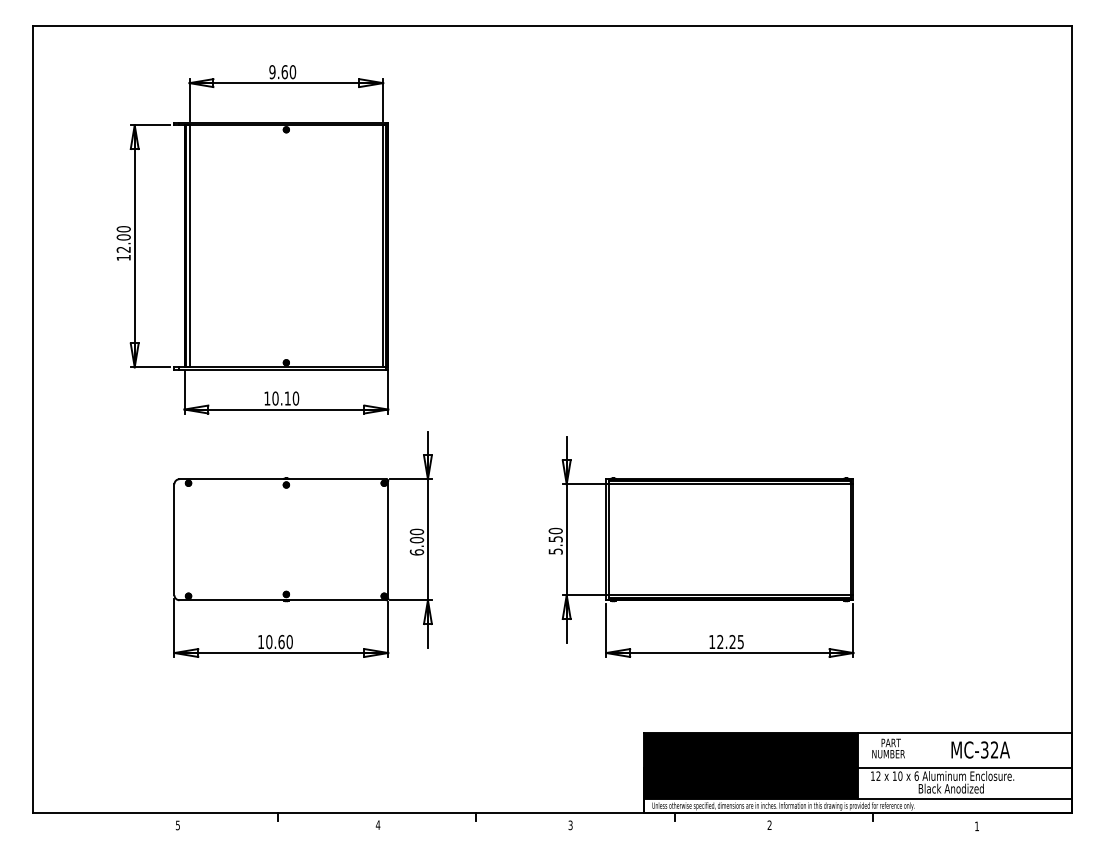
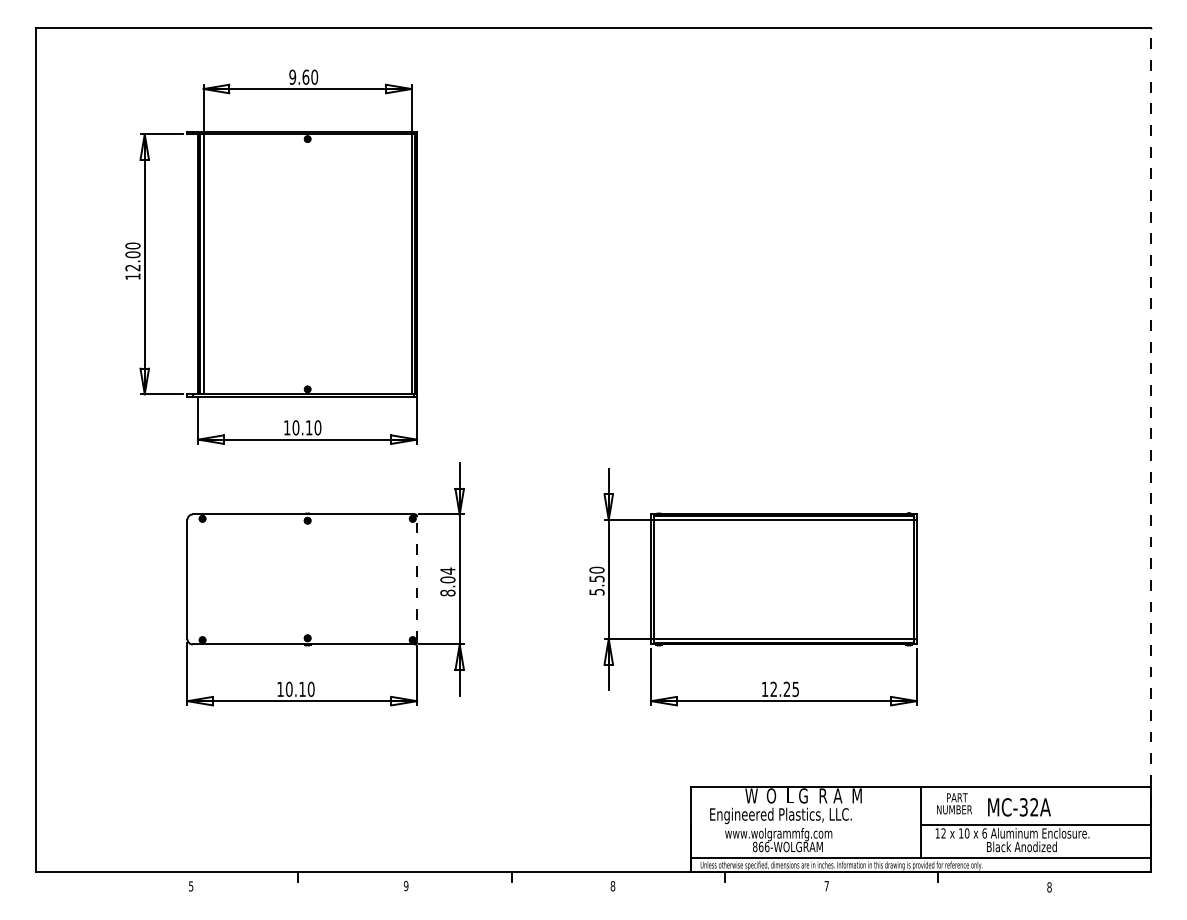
line: (1071, 418) -> (1151, 449), solid -> dashed
line: (388, 538) -> (417, 578), solid -> dashed
text: (416, 541) -> (447, 581), 6.00 -> 8.04
text: (281, 642) -> (302, 689), 10.60 -> 10.10
text: (980, 750) -> (1019, 807), moved
fill: (750, 765) -> (806, 822), removed
text: (377, 824) -> (405, 885), 4 -> 9
text: (570, 825) -> (612, 886), 3 -> 8
text: (769, 825) -> (826, 886), 2 -> 7
text: (977, 826) -> (1049, 887), 1 -> 8

